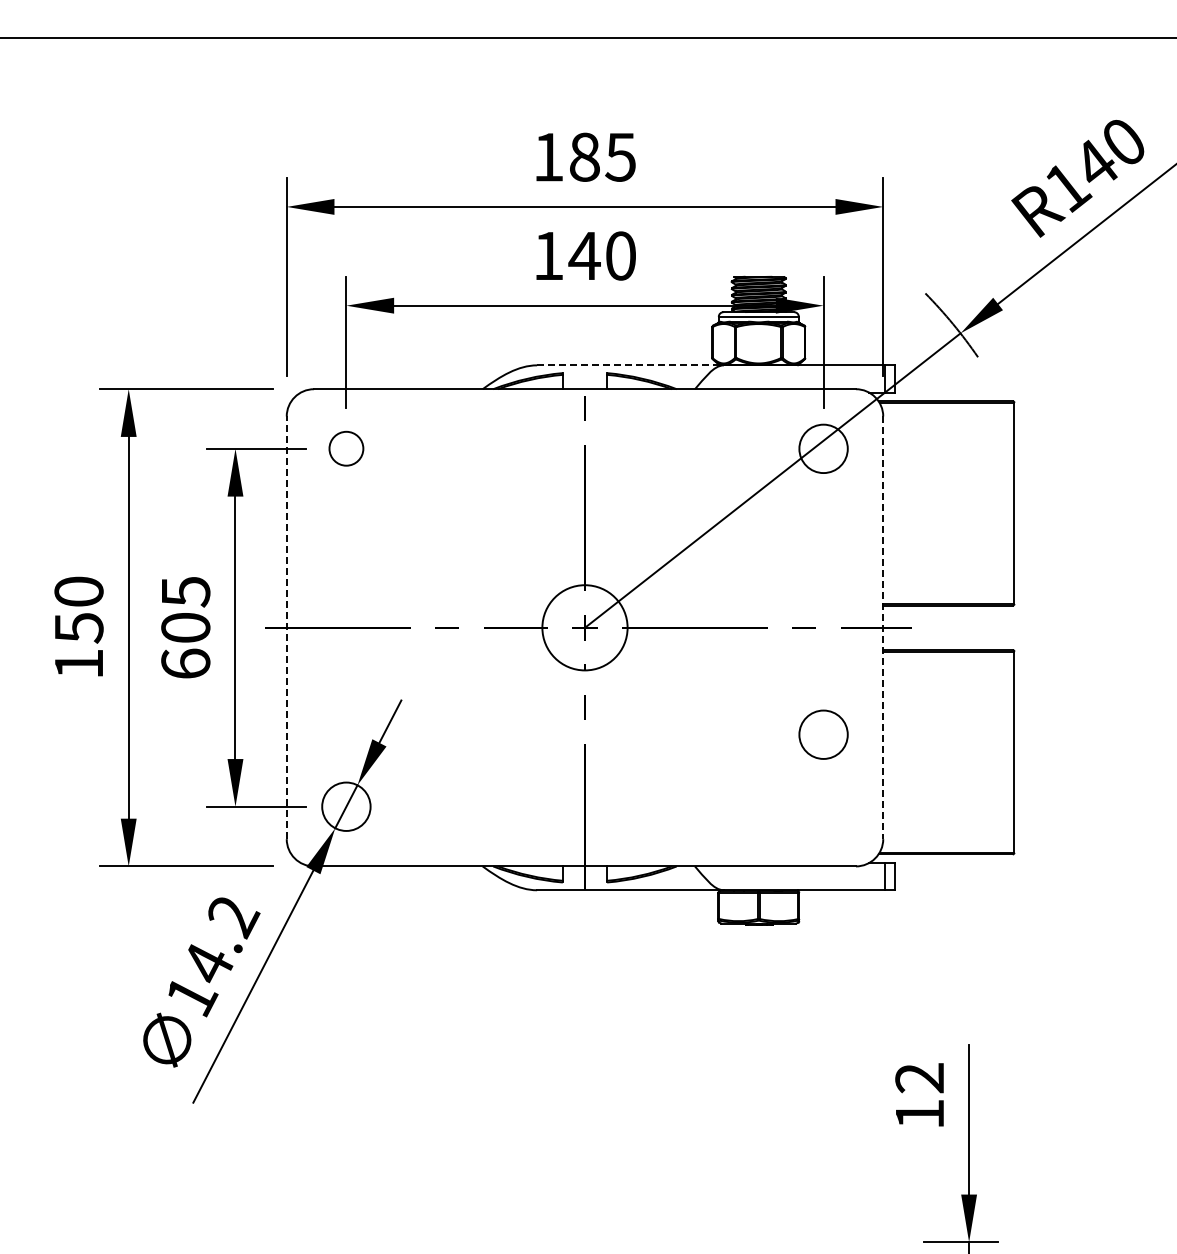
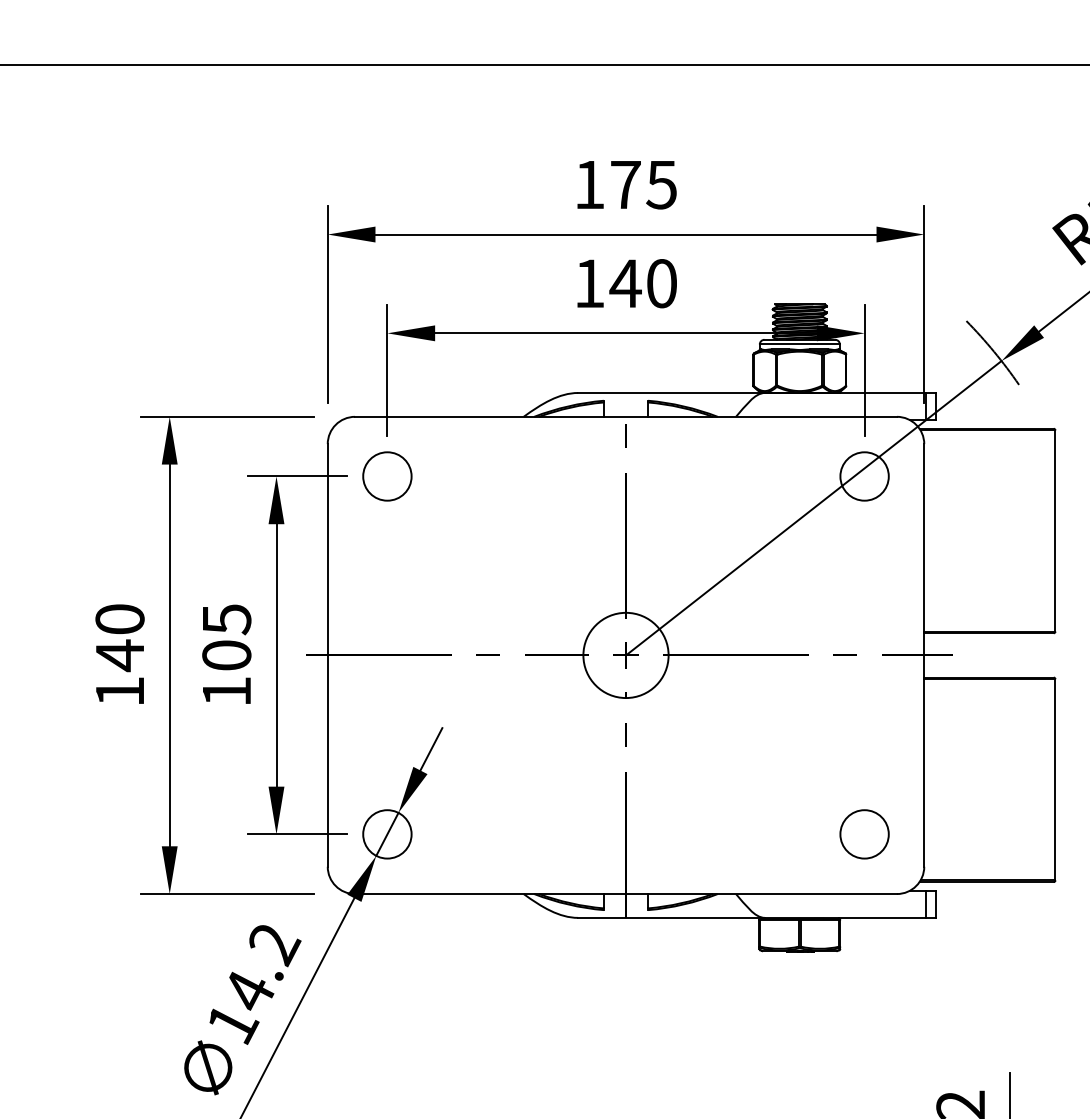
text: (584, 156) -> (625, 184), 185 -> 175
line: (630, 365) -> (671, 393), dashed -> solid
circle: (346, 448) -> (387, 476), size x1.43
text: (79, 627) -> (120, 655), 150 -> 140
line: (286, 627) -> (327, 655), dashed -> solid
line: (883, 628) -> (924, 656), dashed -> solid
text: (185, 663) -> (226, 691), 605 -> 105
circle: (823, 734) -> (864, 834), moved

